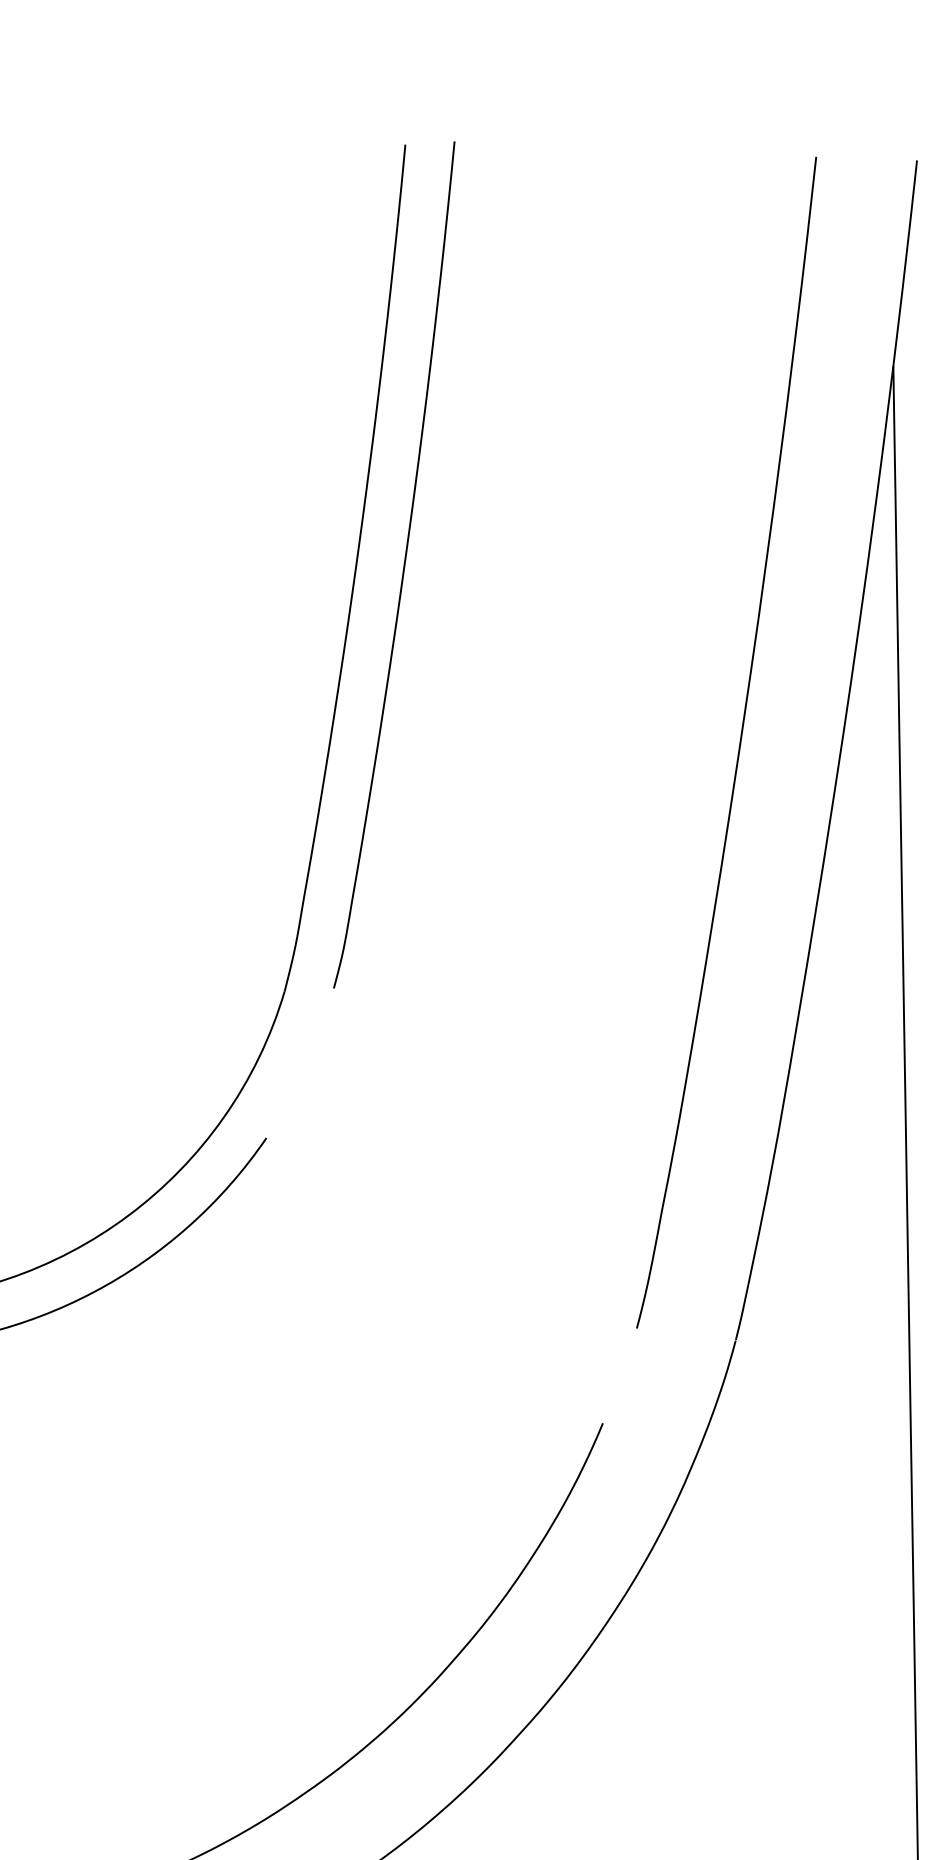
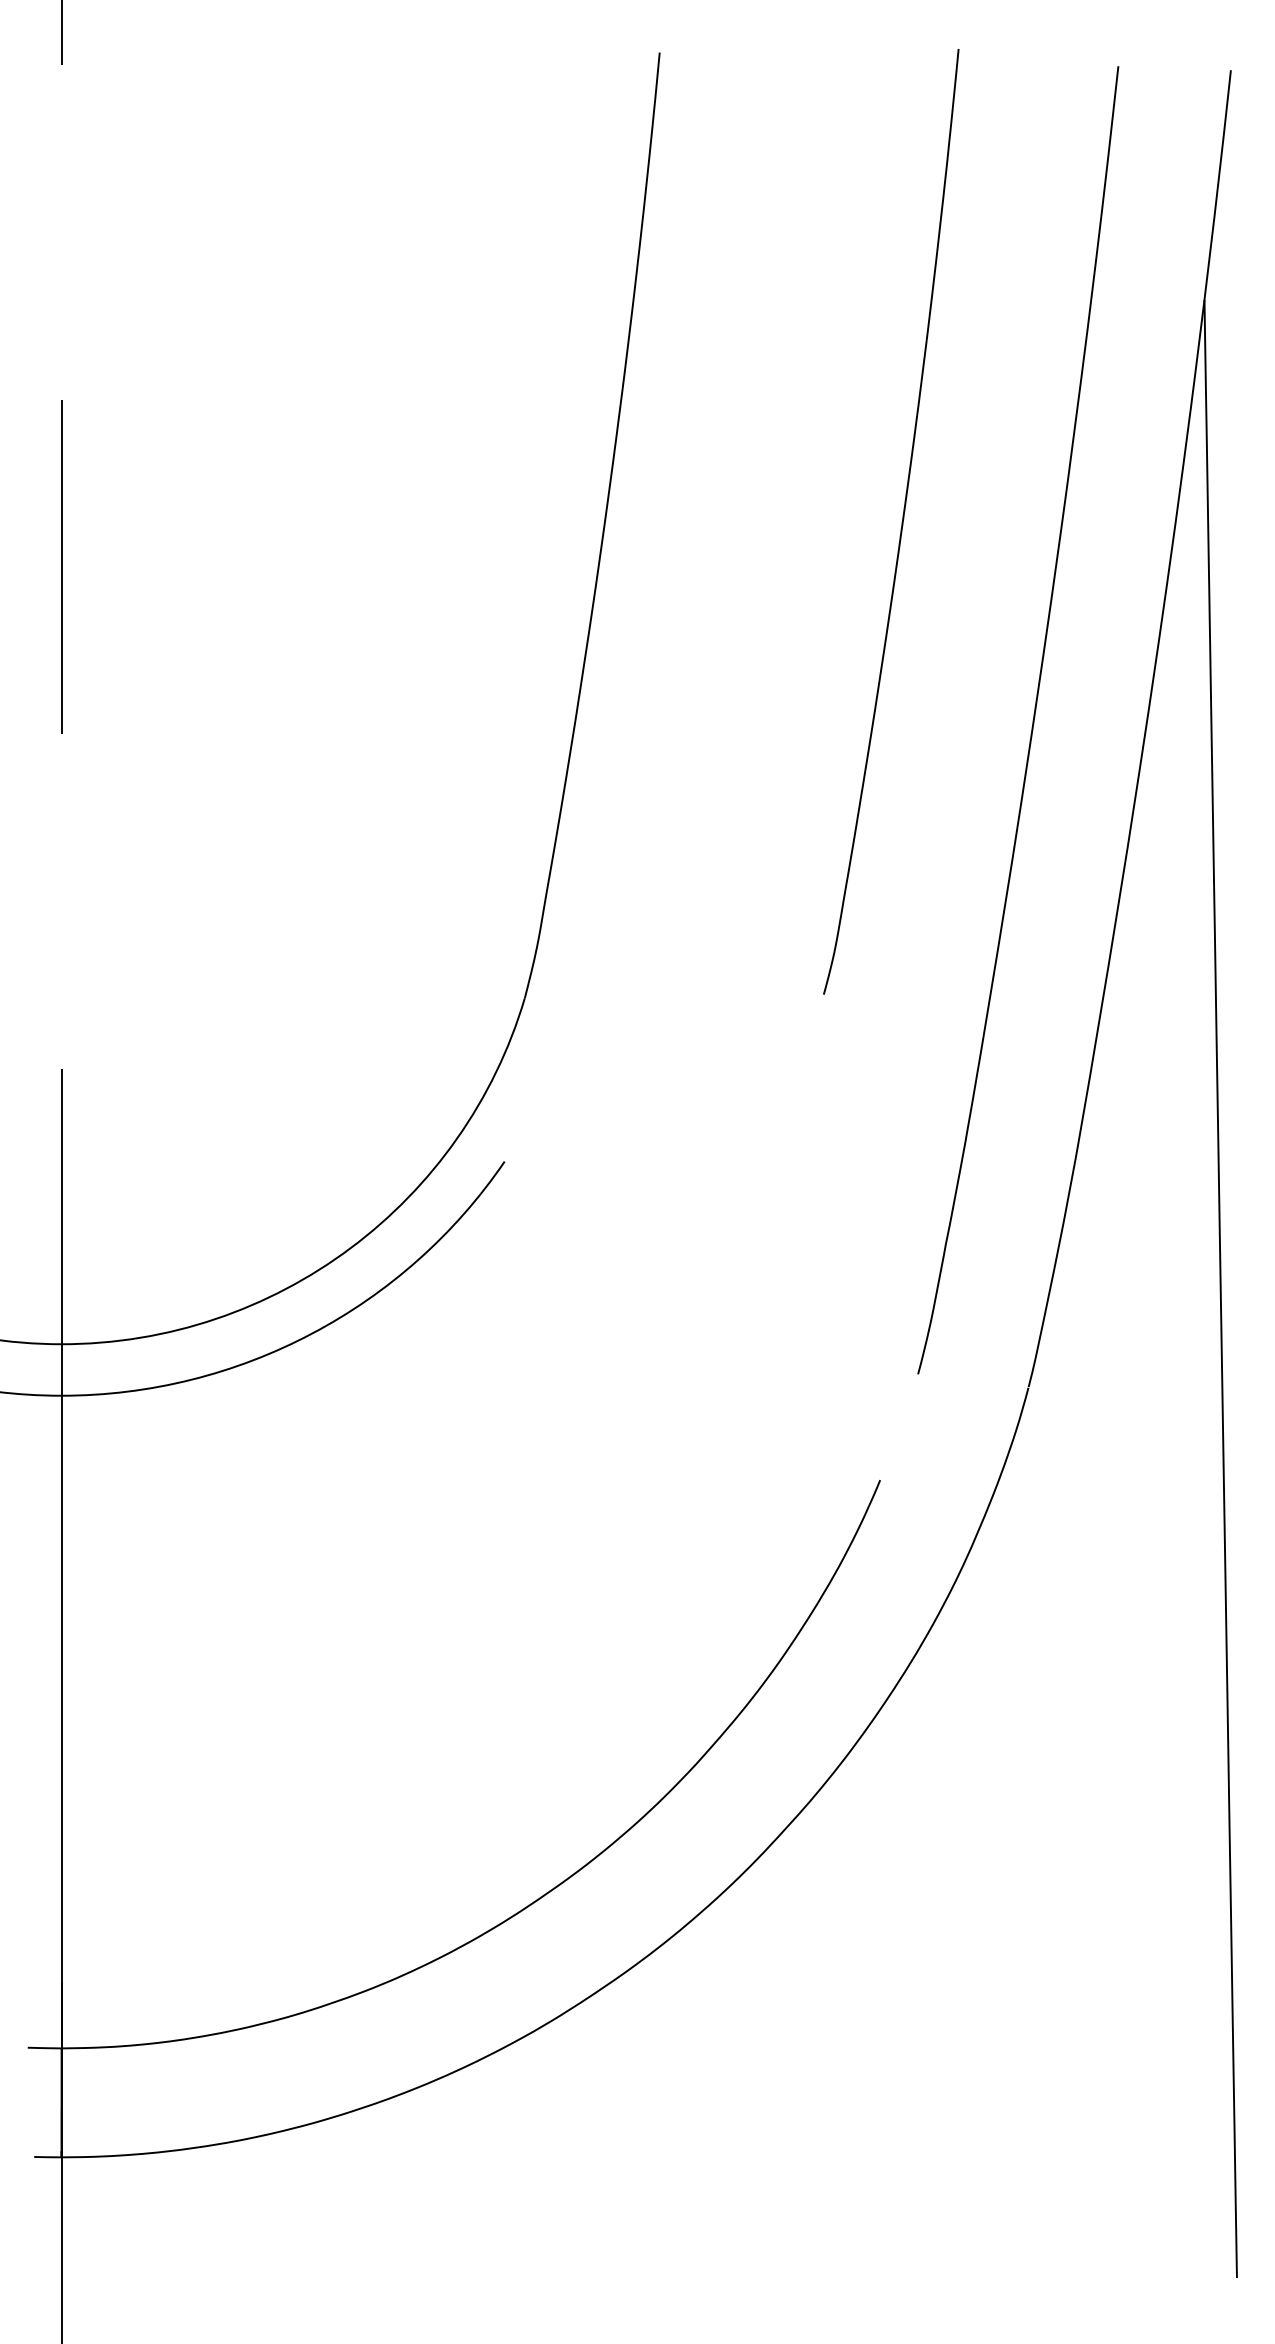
curve: (403, 565) -> (901, 522), moved

